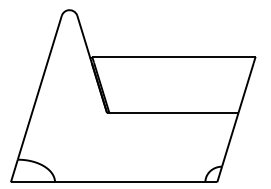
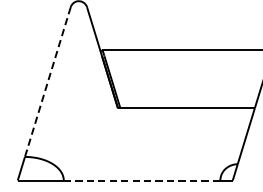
line: (39, 88) -> (47, 82), solid -> dashed
line: (130, 182) -> (142, 180), solid -> dashed

